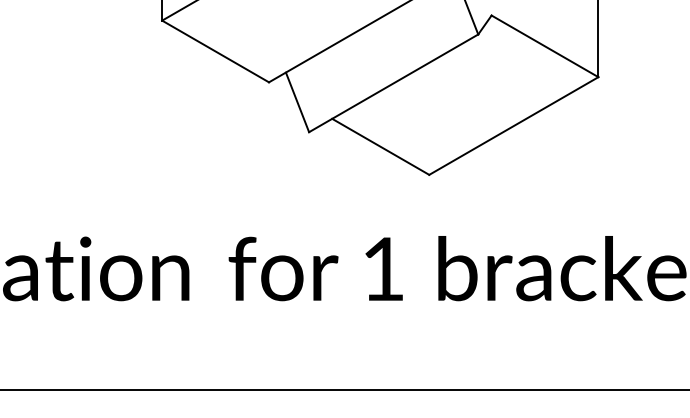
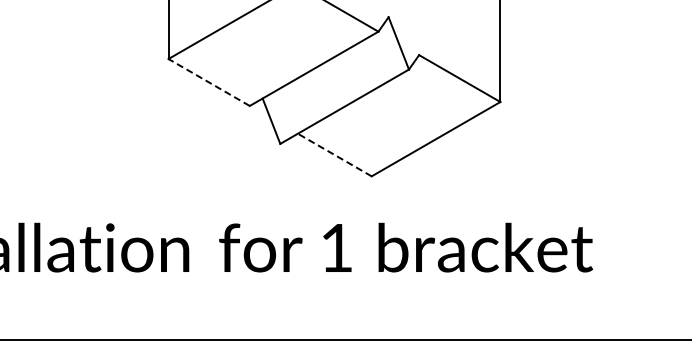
line: (216, 51) -> (209, 82), solid -> dashed
line: (380, 147) -> (334, 155), solid -> dashed

